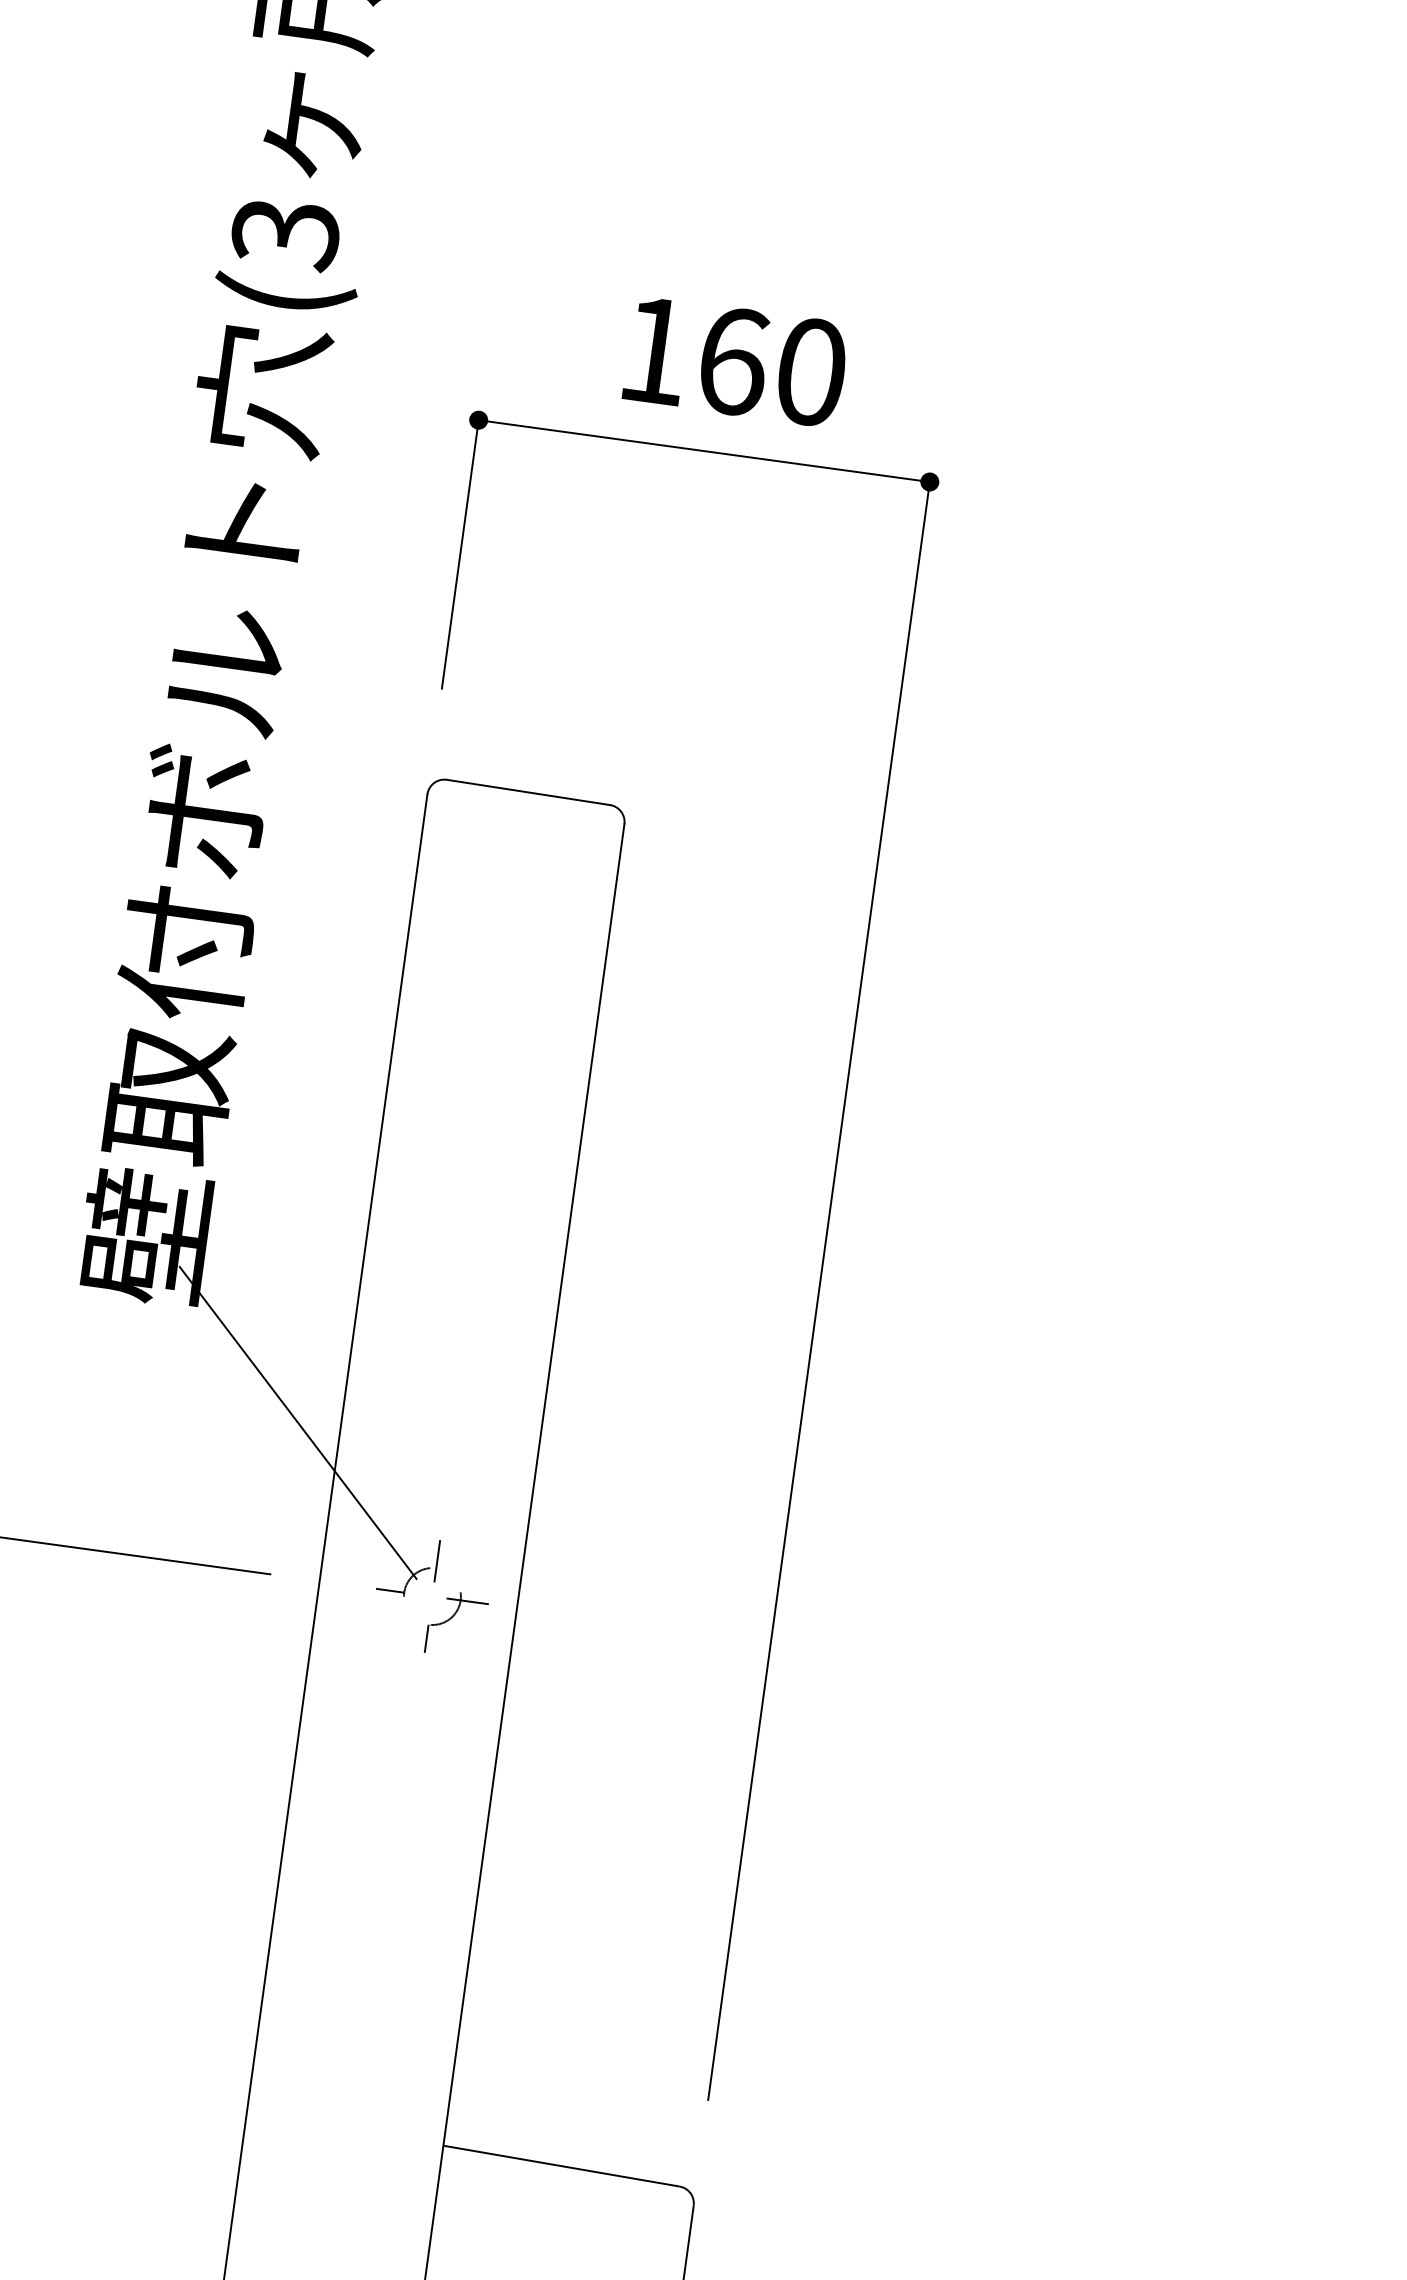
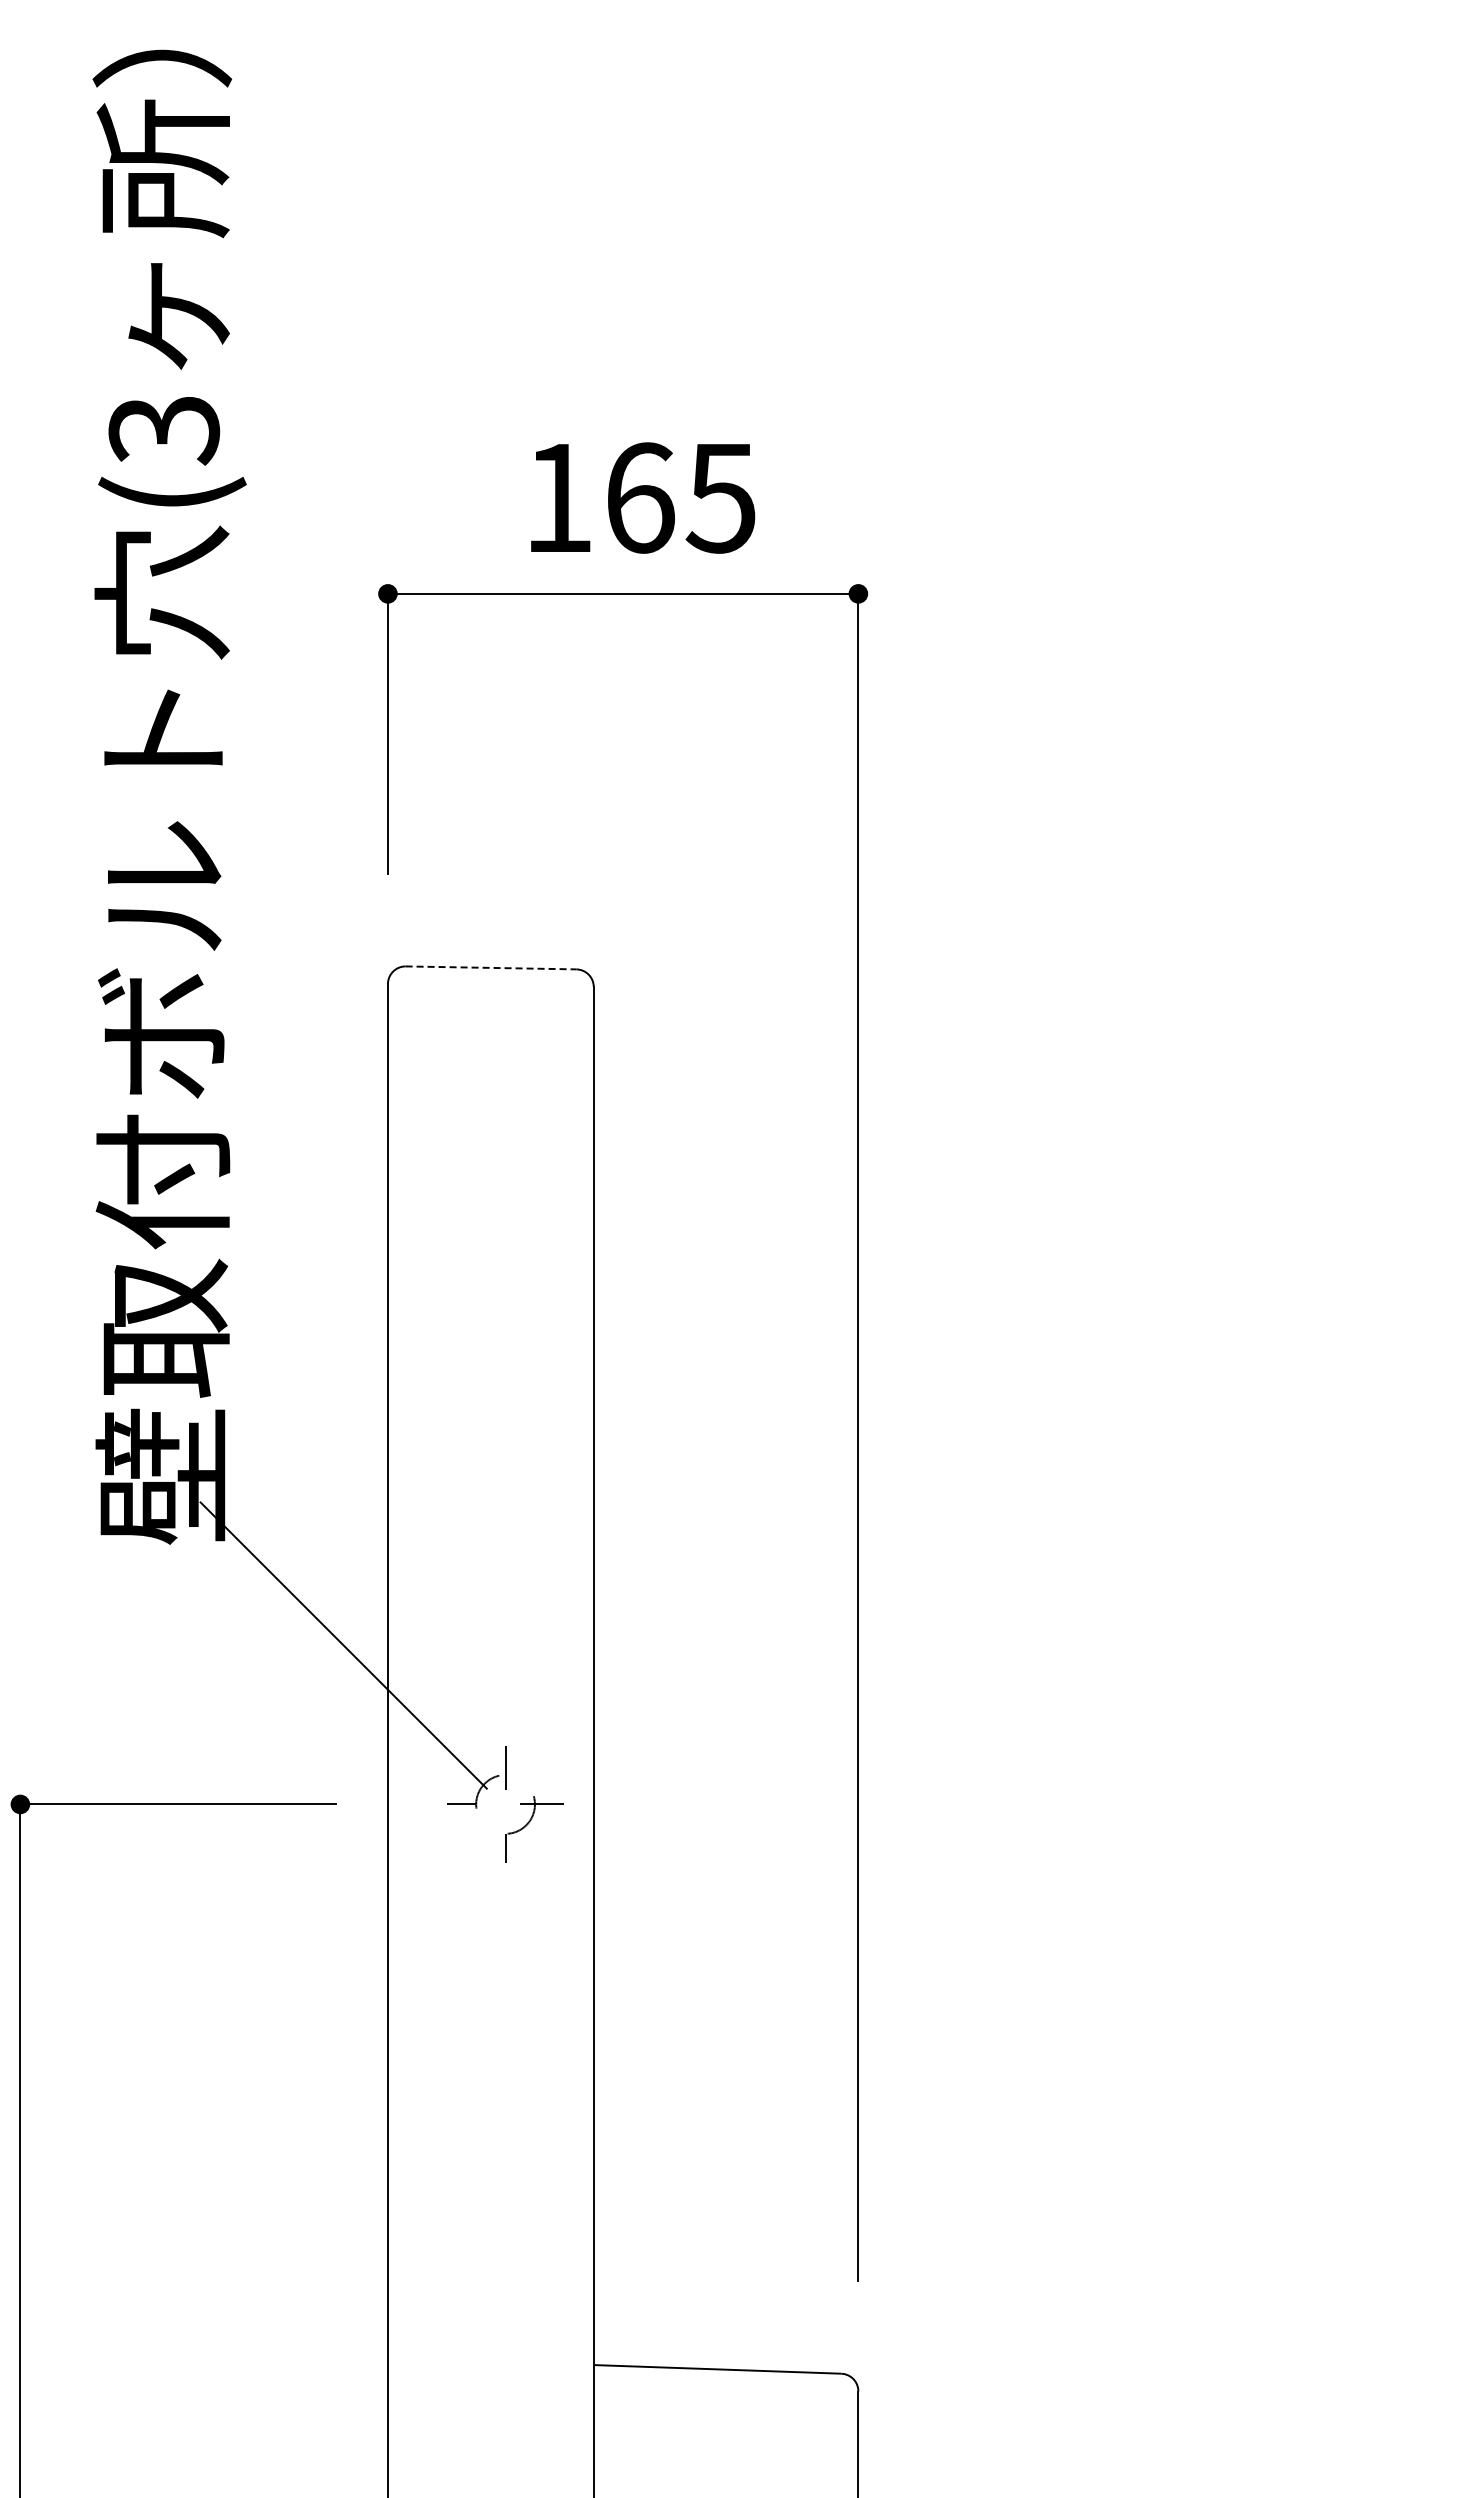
text: (810, 371) -> (720, 497), 160 -> 165
line: (528, 792) -> (491, 967), solid -> dashed

